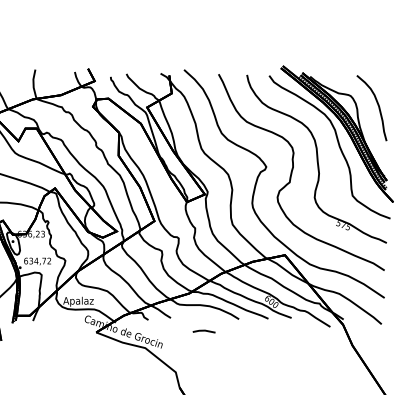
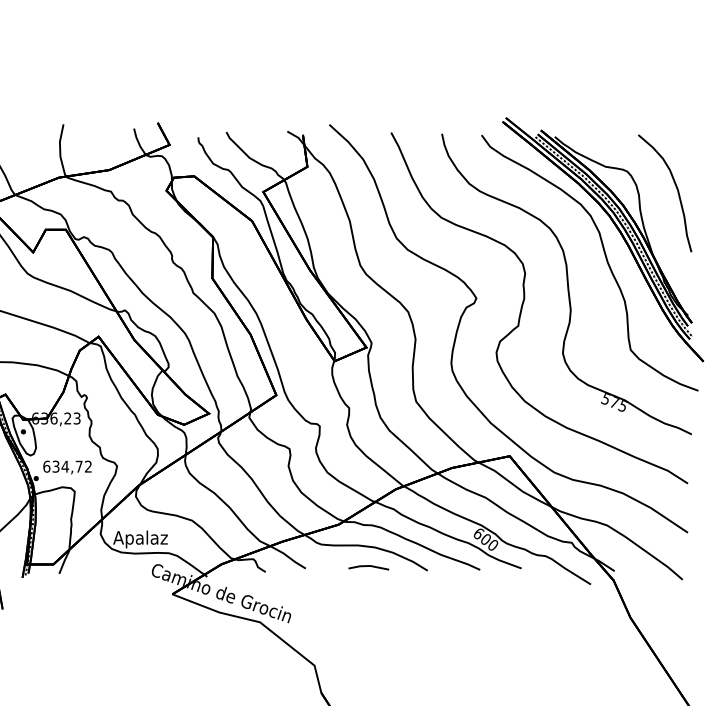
line: (203, 331) -> (367, 567), moved

